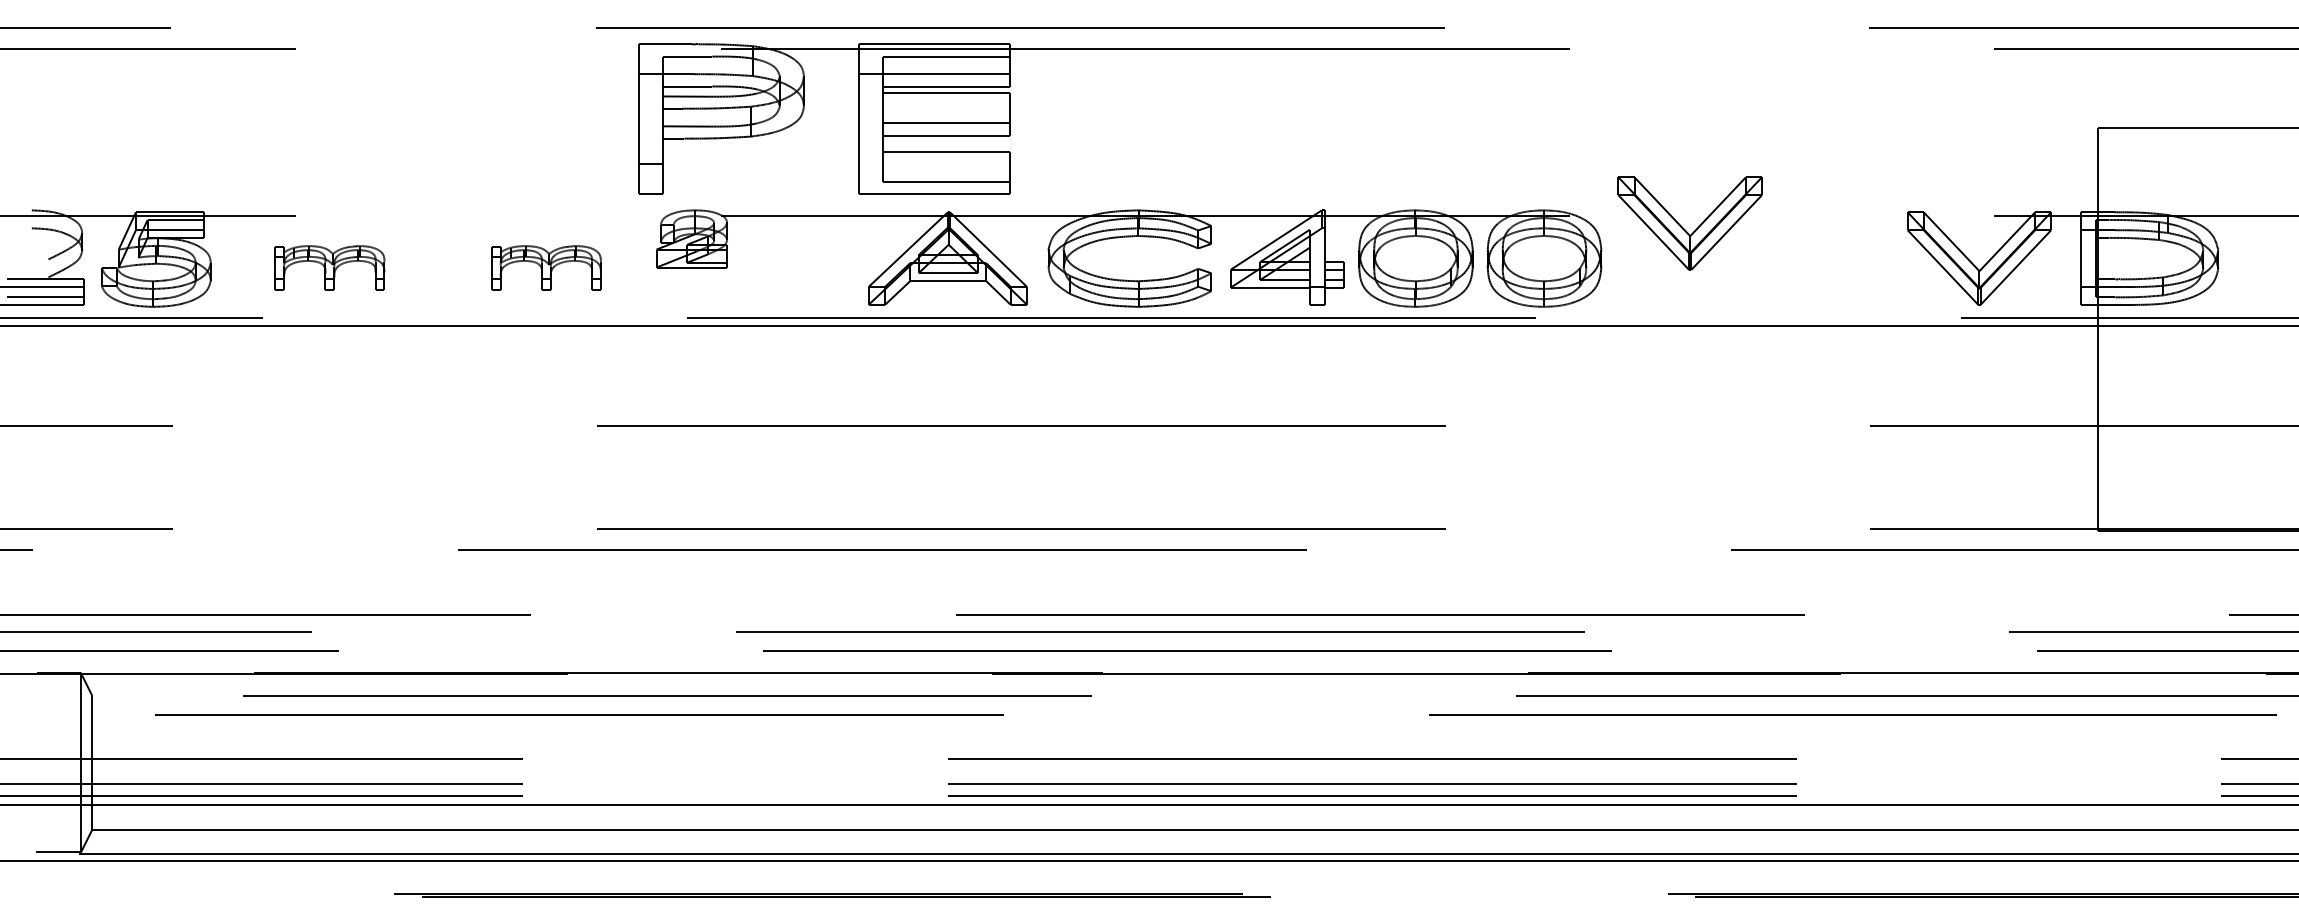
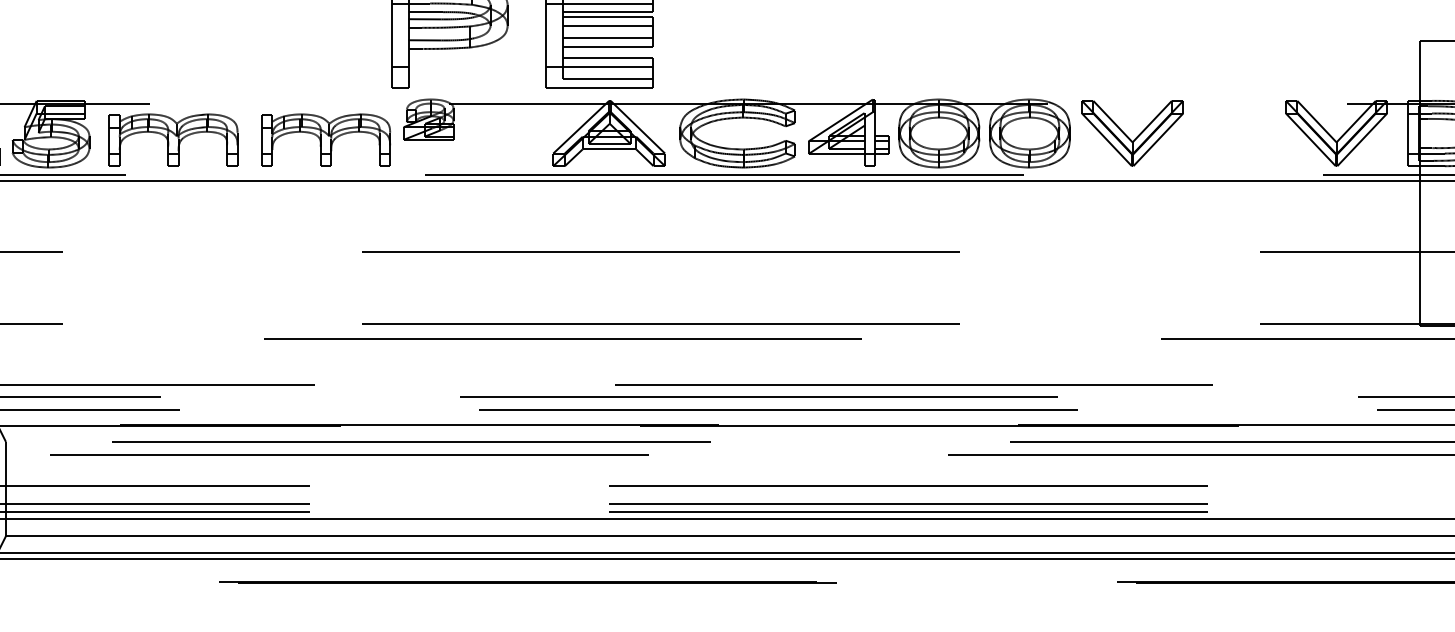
line: (945, 105) -> (607, 25), added
line: (933, 163) -> (599, 66), added
part: (1684, 228) -> (1128, 136), moved
part: (329, 267) -> (173, 139), size x1.67
part: (546, 267) -> (326, 139), size x1.67

